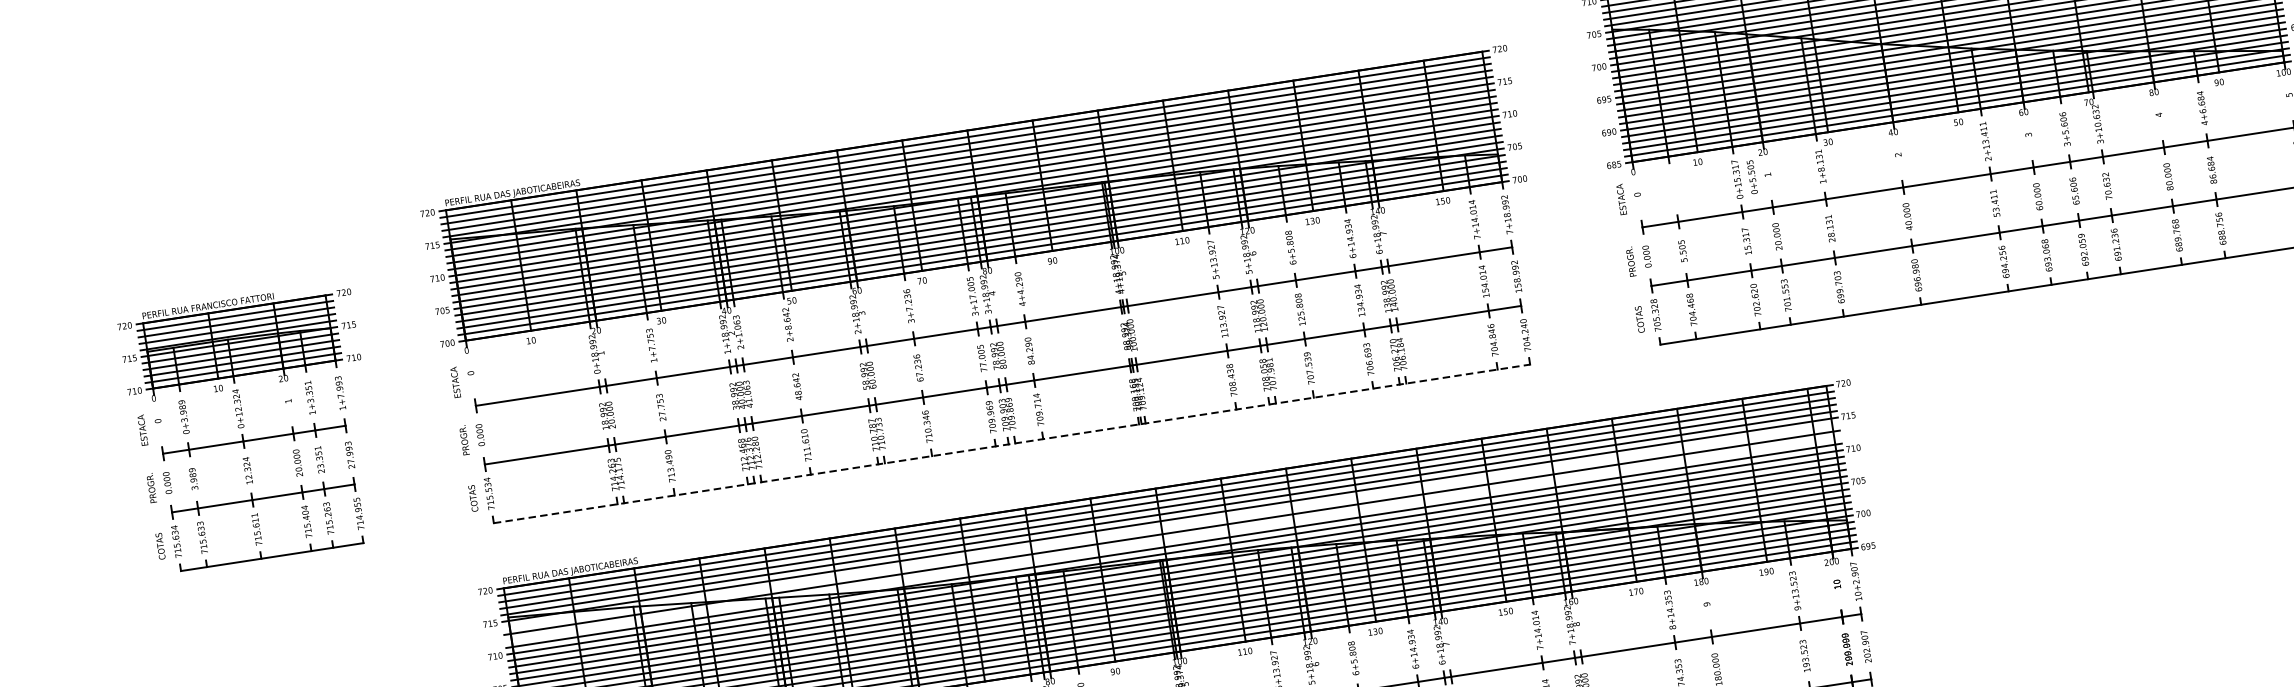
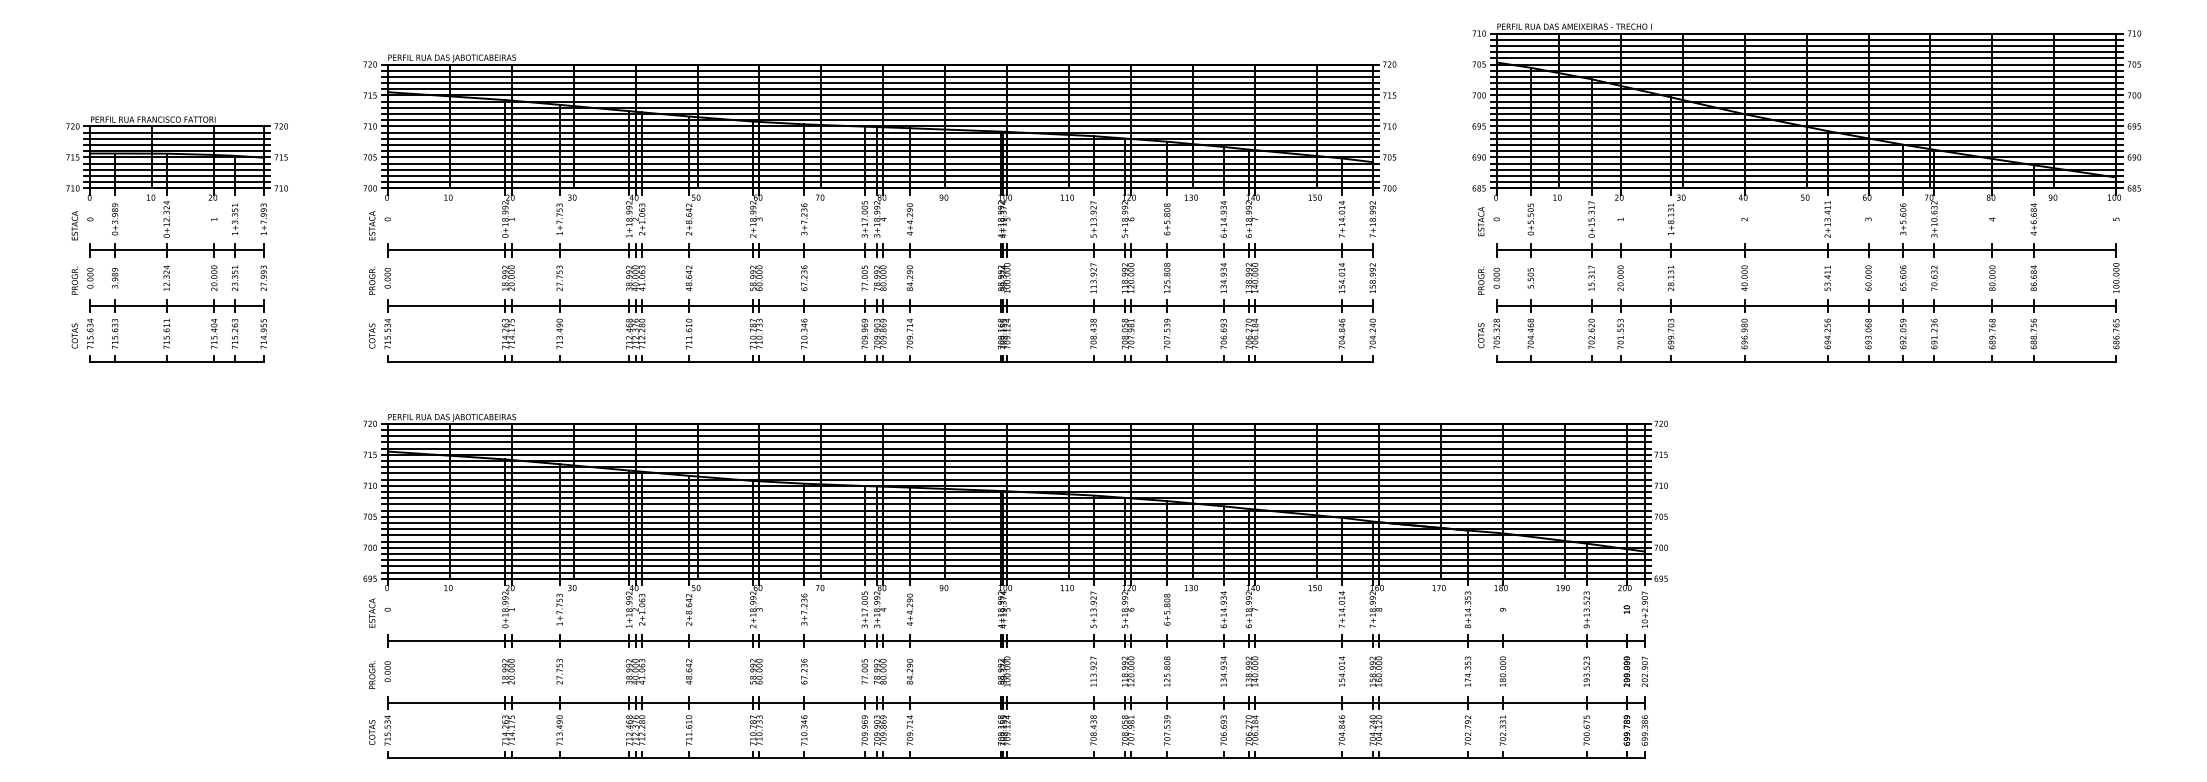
text: (1751, 177) -> (1530, 219), moved
line: (1012, 443) -> (880, 361), dashed -> solid
line: (1171, 526) -> (1016, 461), added
line: (1173, 539) -> (1016, 473), added

